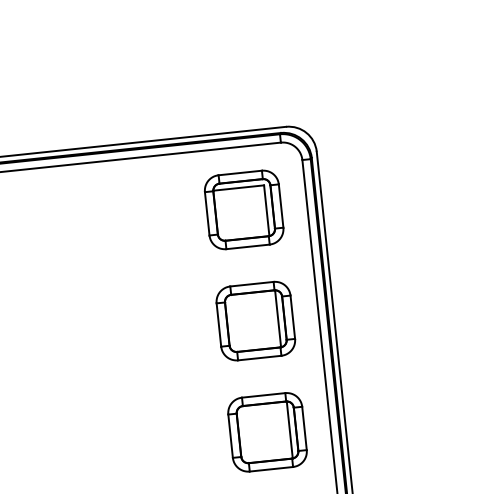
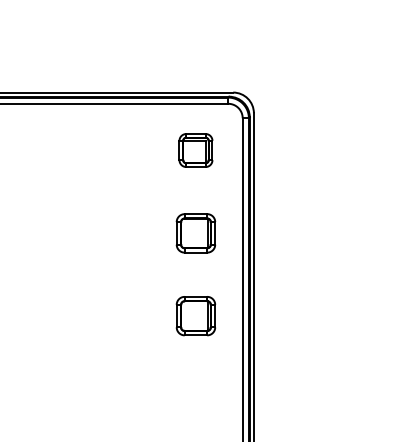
part: (243, 209) -> (195, 150), size x0.6
part: (255, 321) -> (195, 233), size x0.7
part: (266, 431) -> (195, 315), size x0.7

